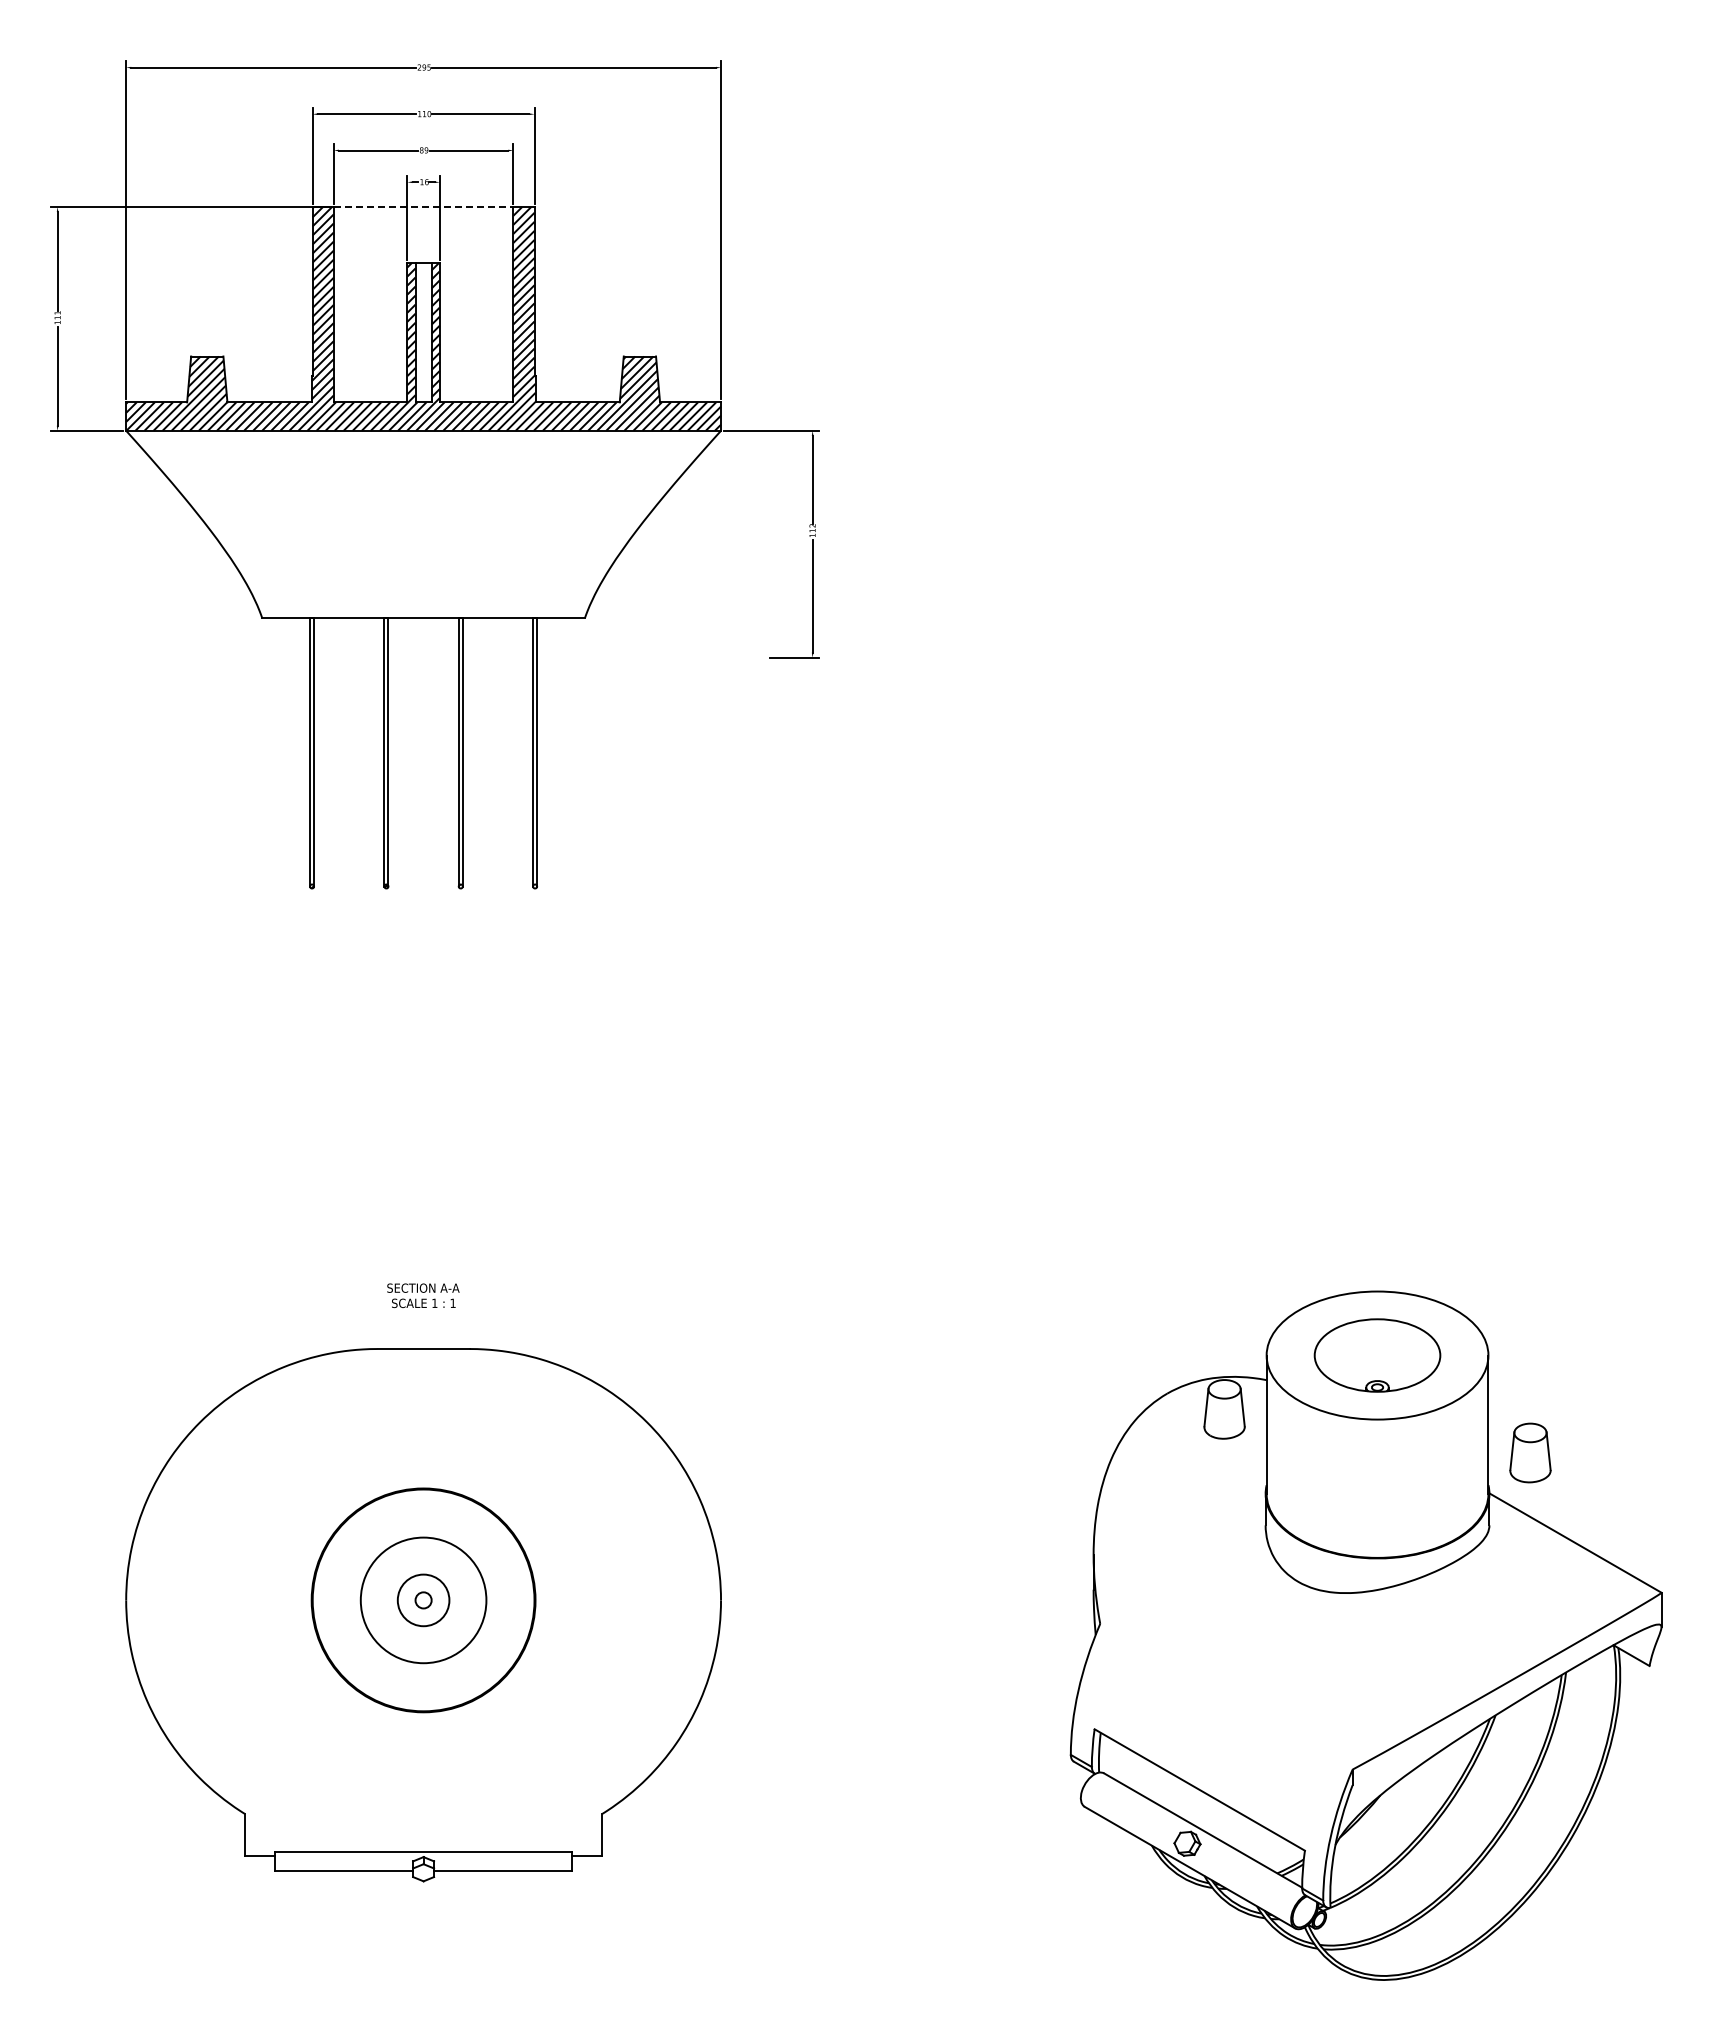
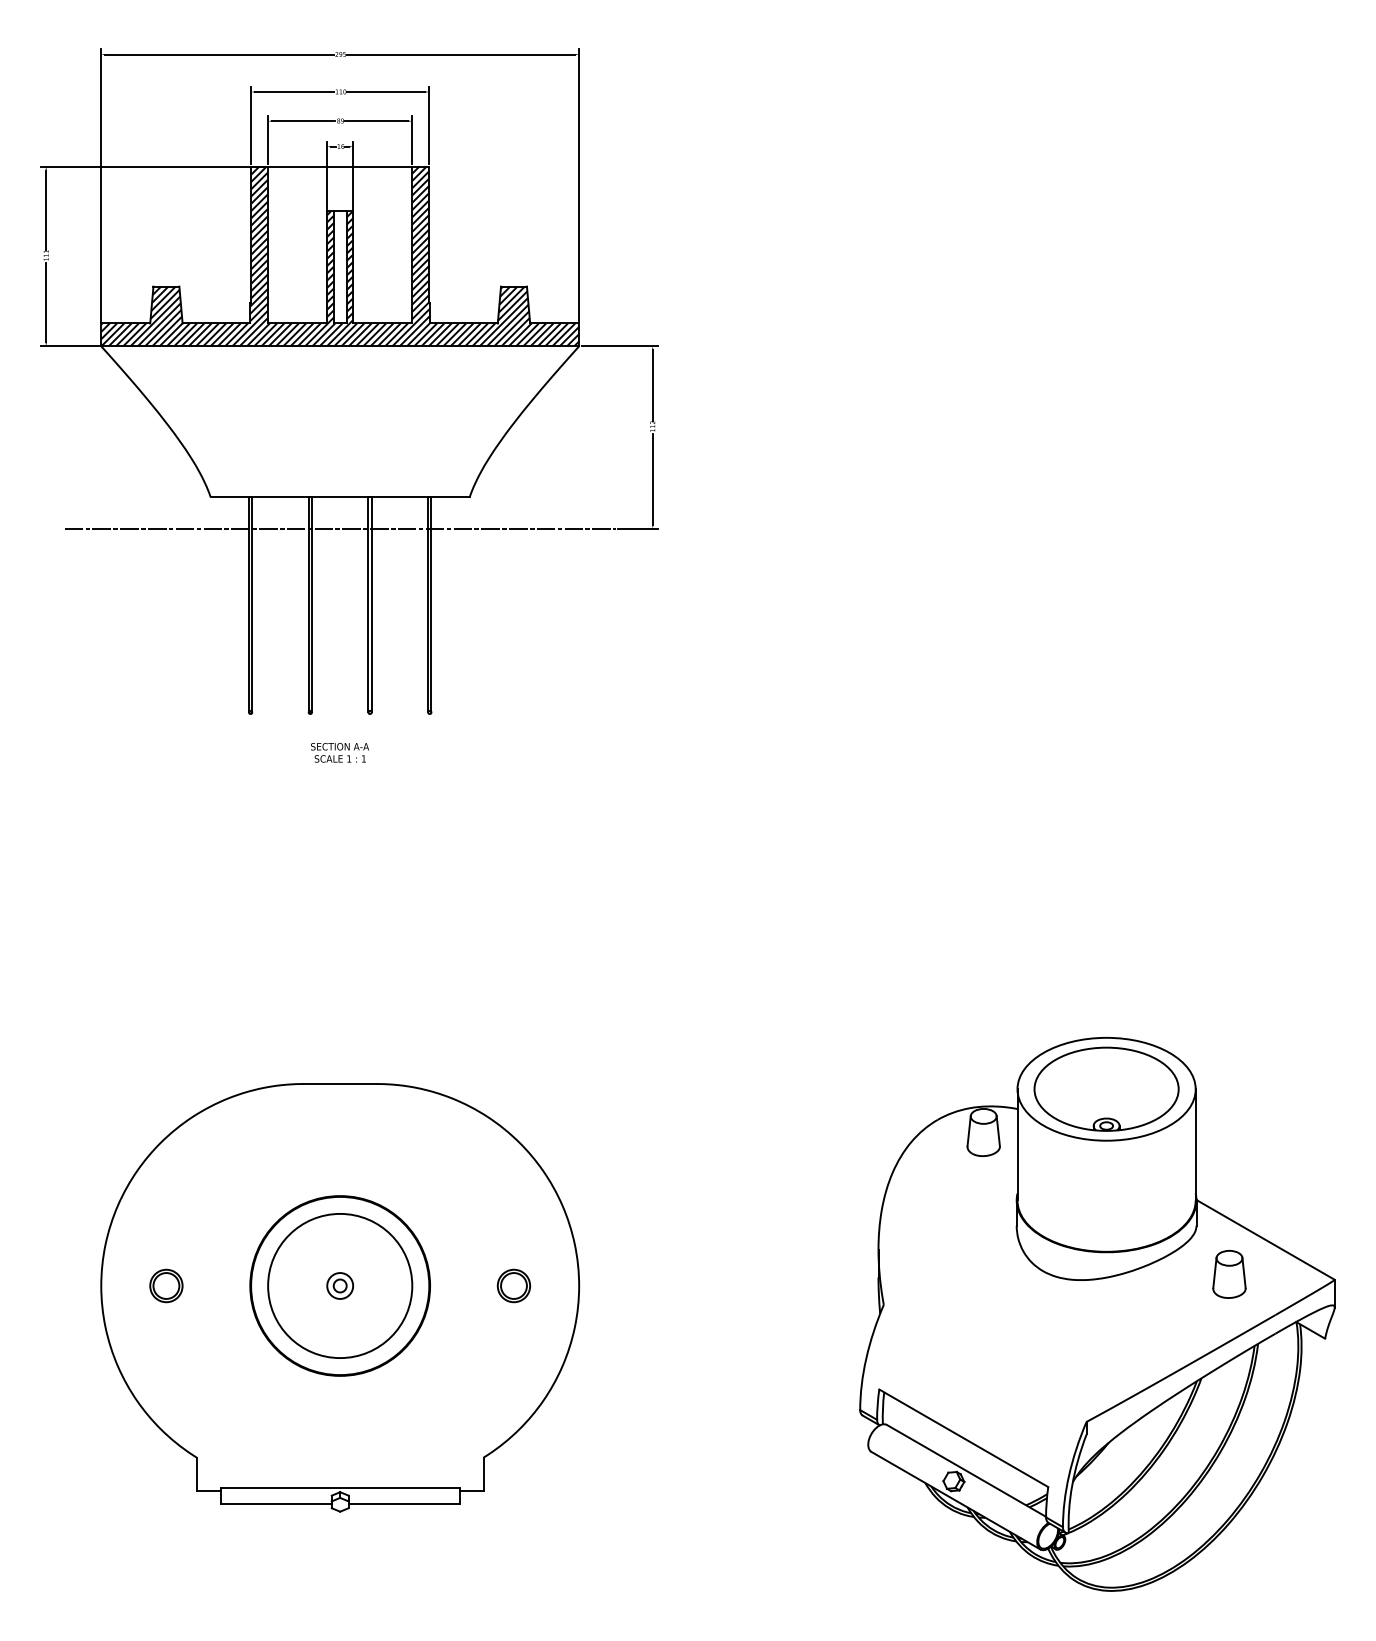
line: (423, 206) -> (340, 166), dashed -> solid
line: (423, 657) -> (340, 528), added
text: (423, 1295) -> (340, 752), moved
part: (1377, 1355) -> (1106, 1089), size x1.43
part: (1530, 1452) -> (1229, 1274), moved
part: (207, 1600) -> (166, 1286), added
circle: (423, 1600) -> (340, 1286), size x0.62
circle: (423, 1600) -> (340, 1286), size x1.43
part: (639, 1600) -> (513, 1286), added

